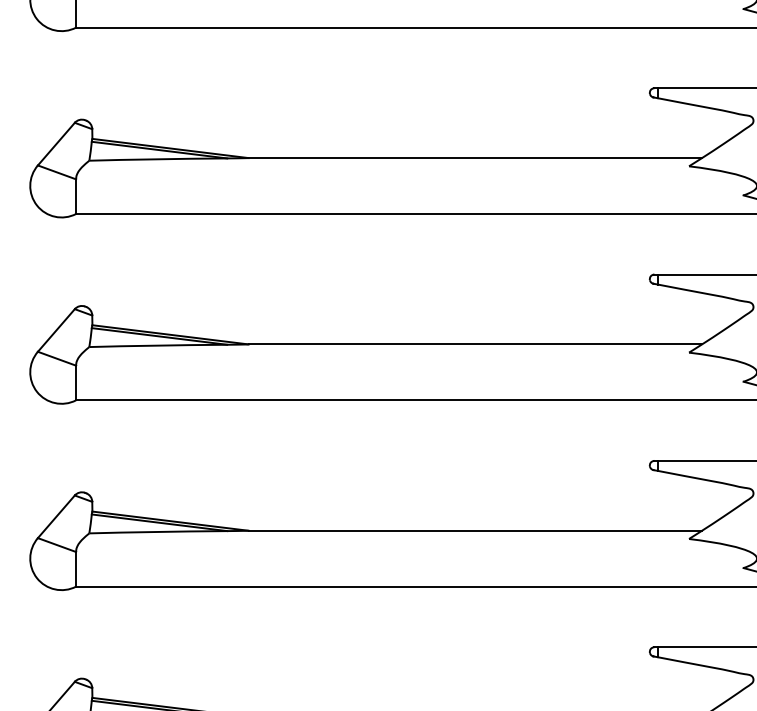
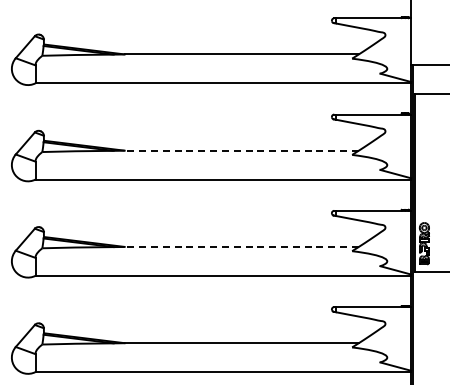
line: (474, 344) -> (241, 150), solid -> dashed
line: (474, 529) -> (241, 246), solid -> dashed

